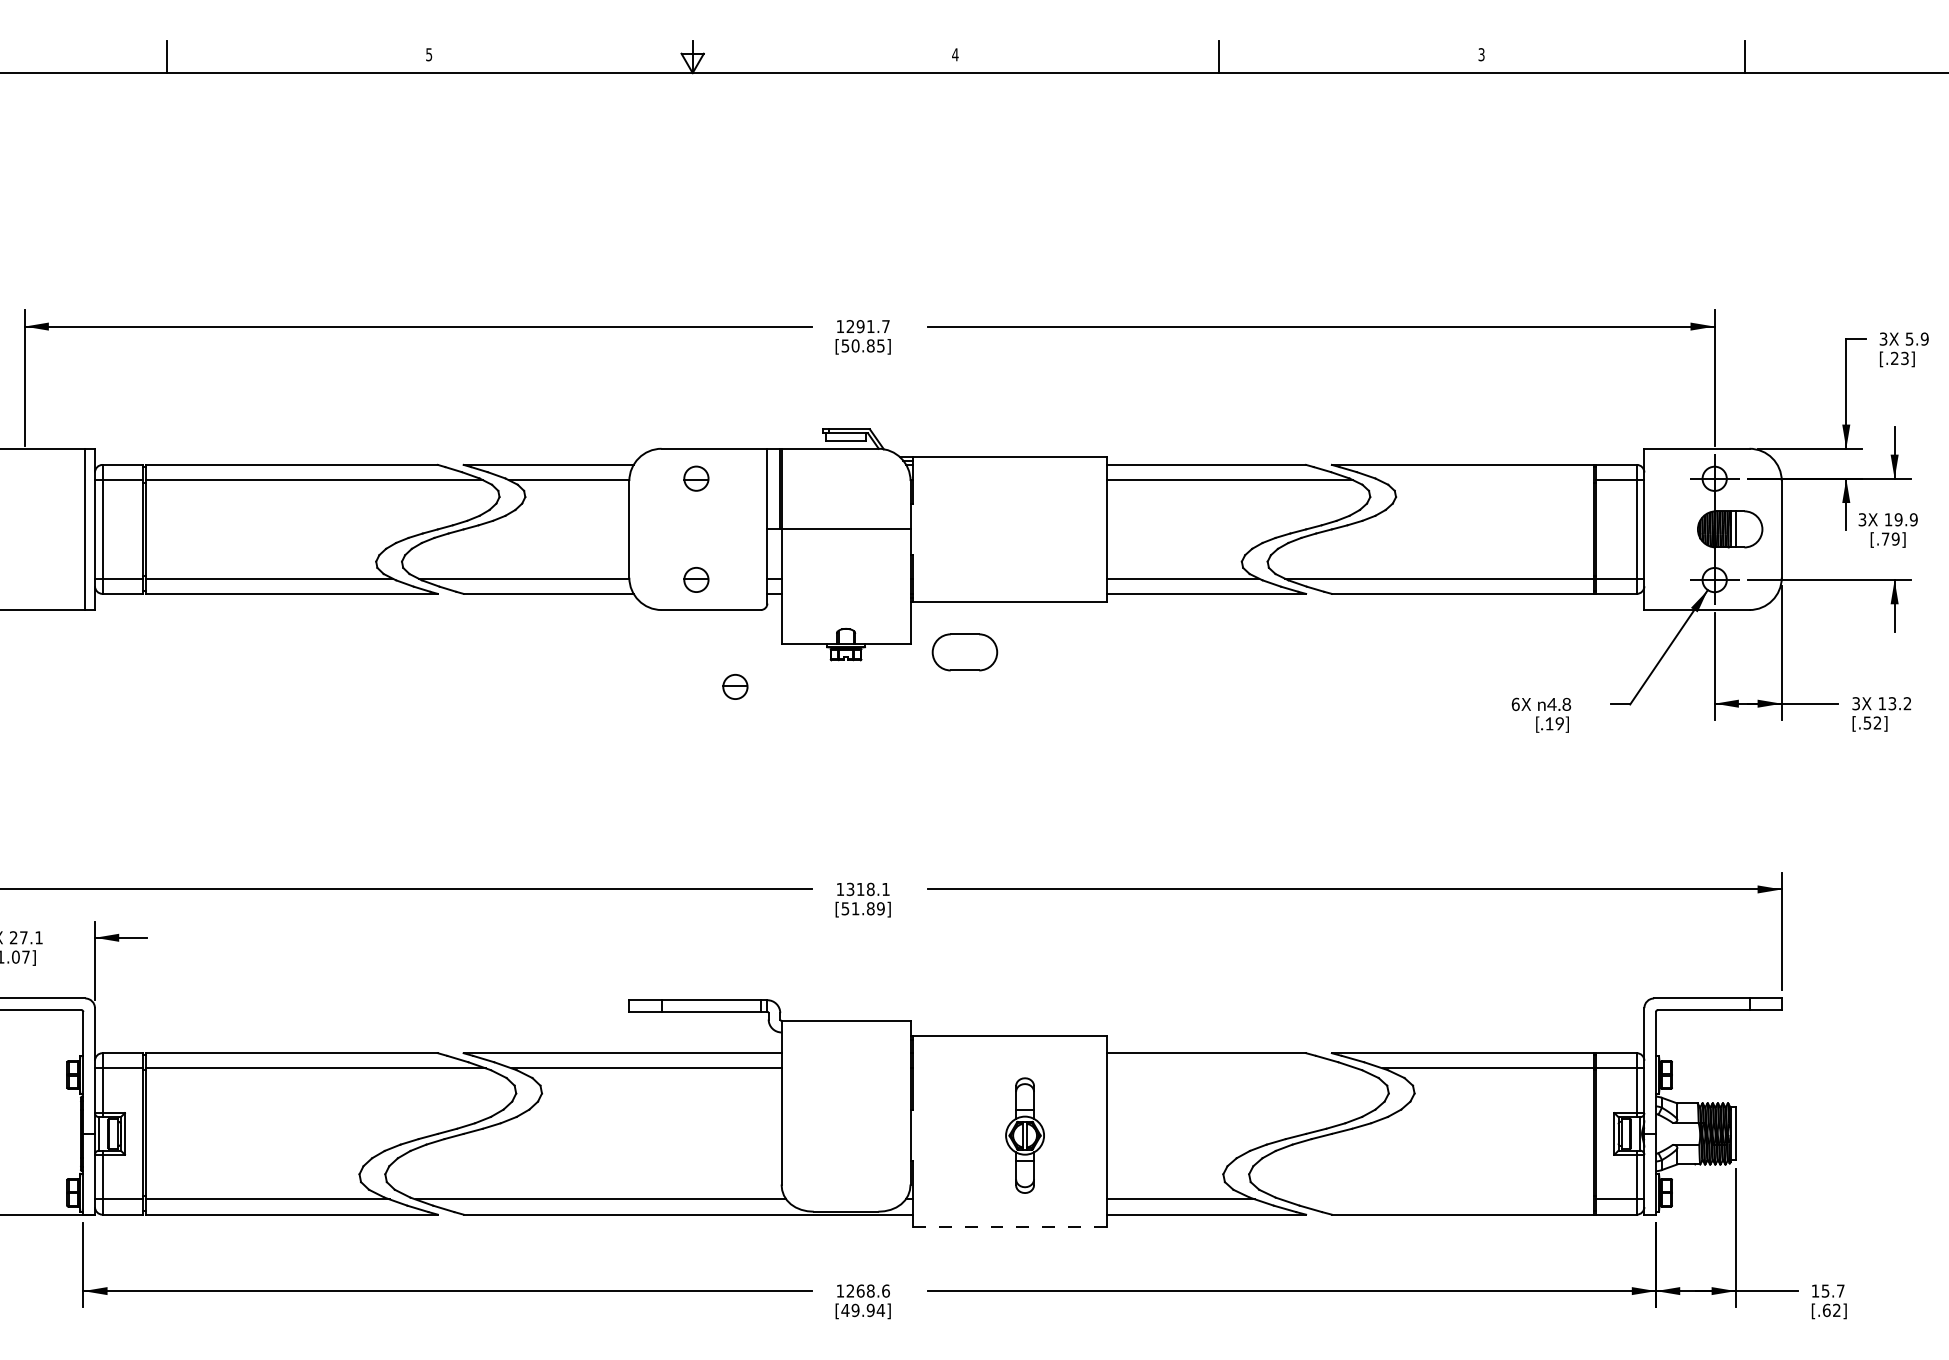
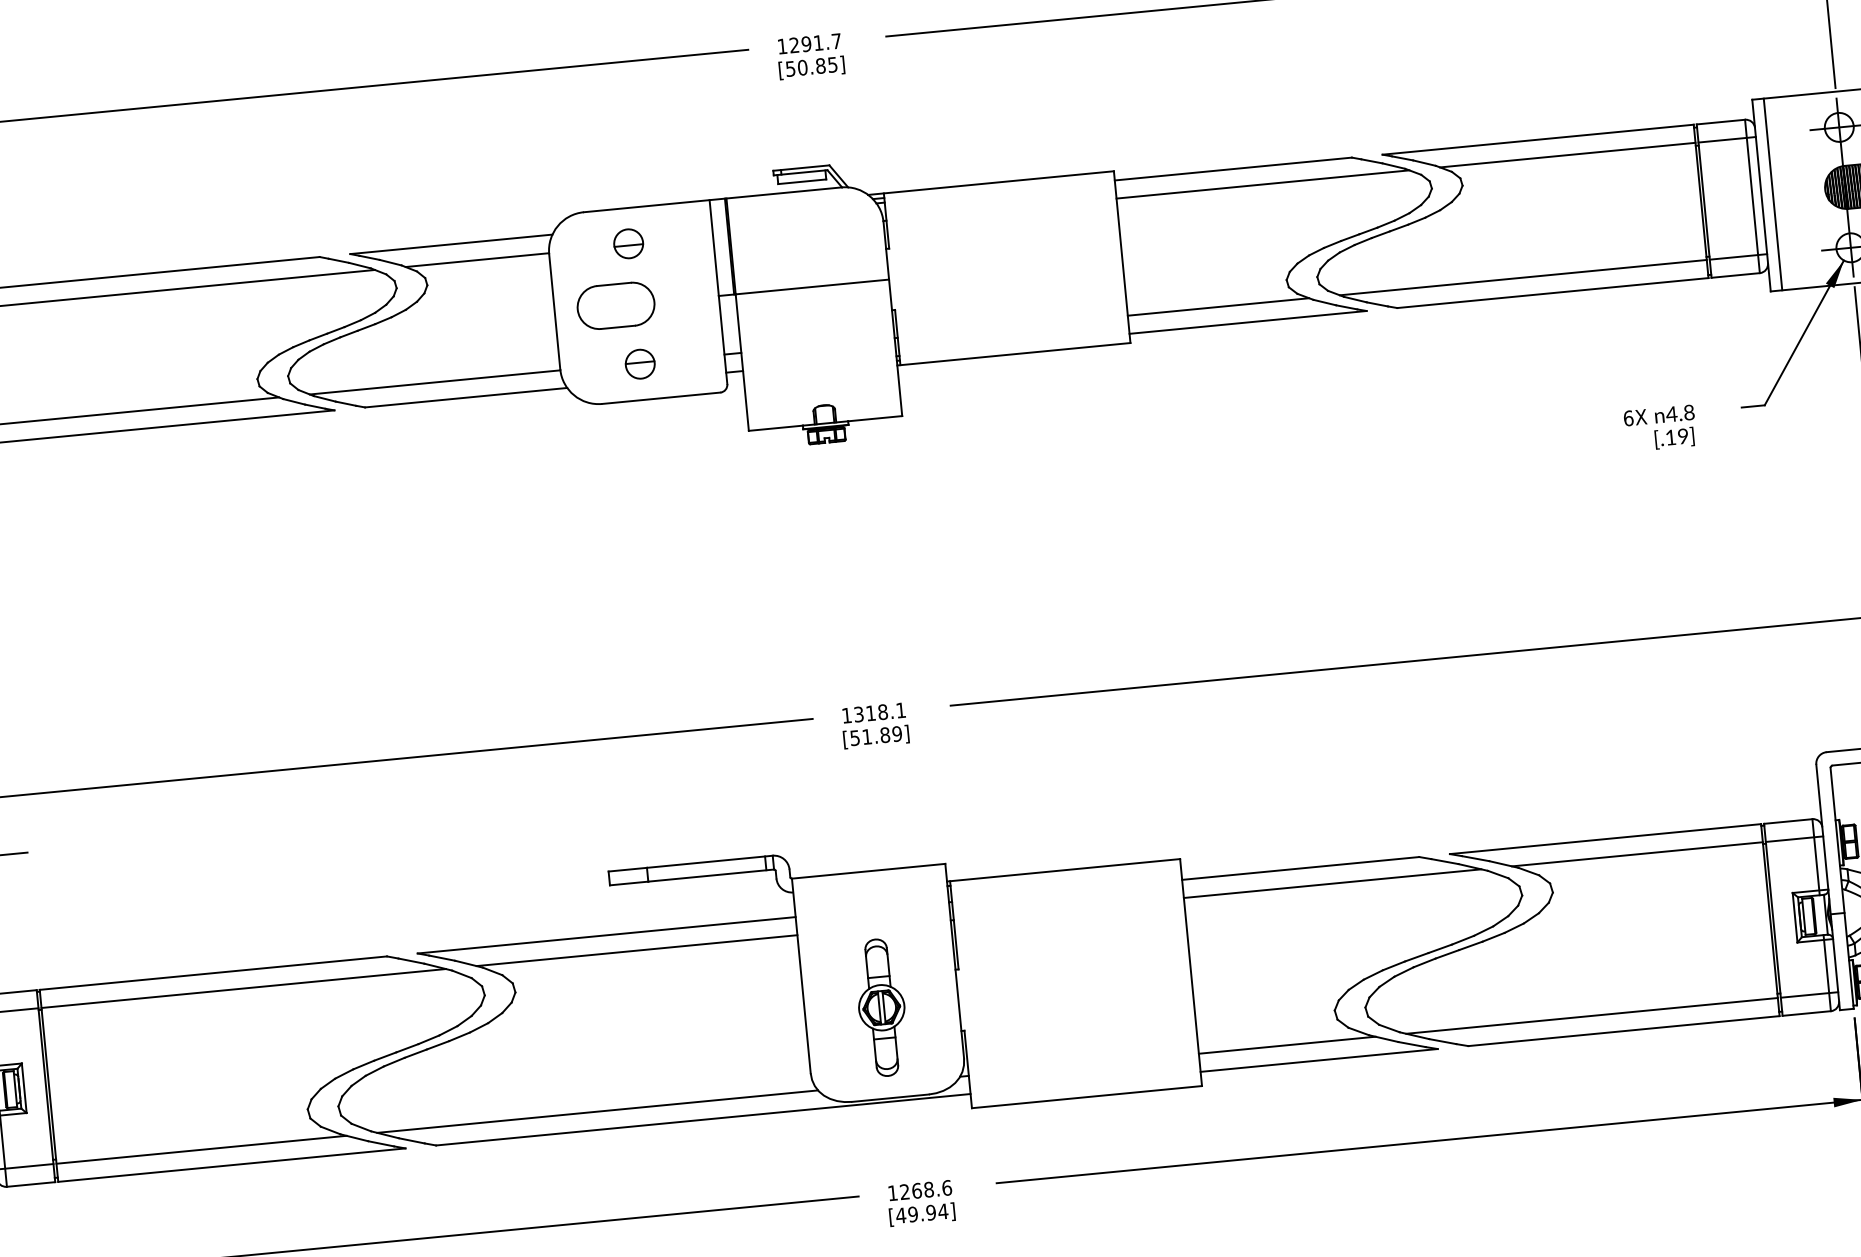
line: (1485, 480) -> (1567, 155), added
line: (1654, 529) -> (1773, 194), added
part: (964, 652) -> (615, 306), moved
part: (735, 686) -> (698, 486), removed
line: (1231, 1068) -> (1332, 883), added
part: (1024, 1135) -> (881, 1007), moved
line: (1437, 1199) -> (1592, 1015), added
line: (1009, 1226) -> (1086, 1097), dashed -> solid

